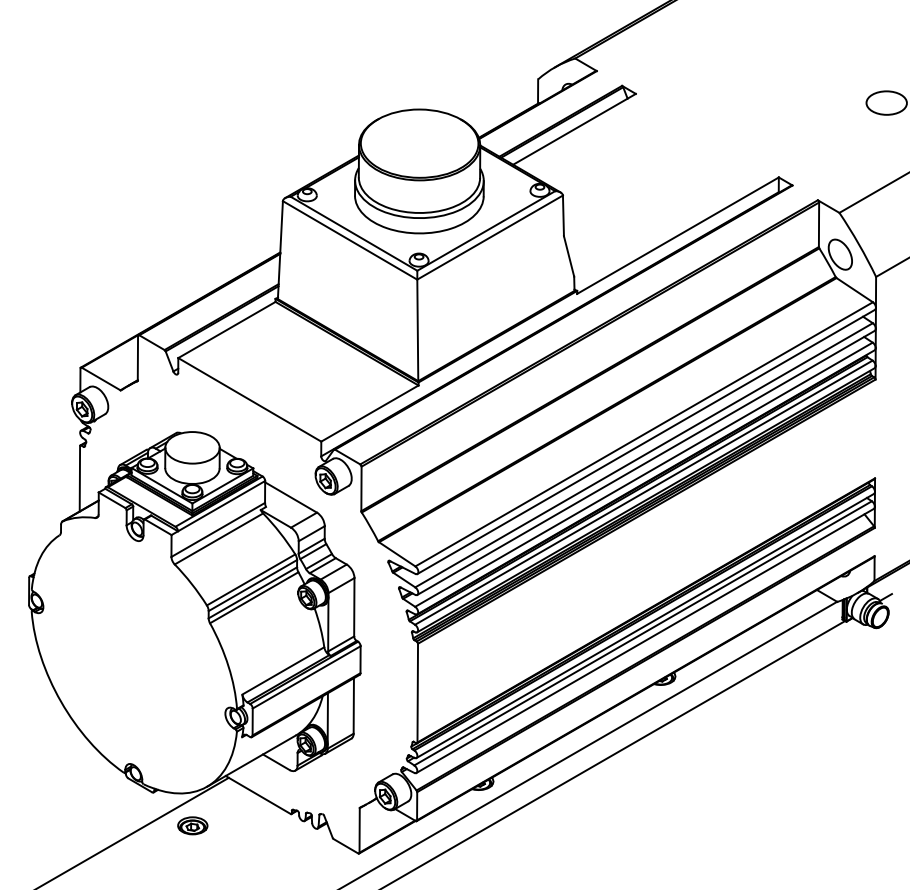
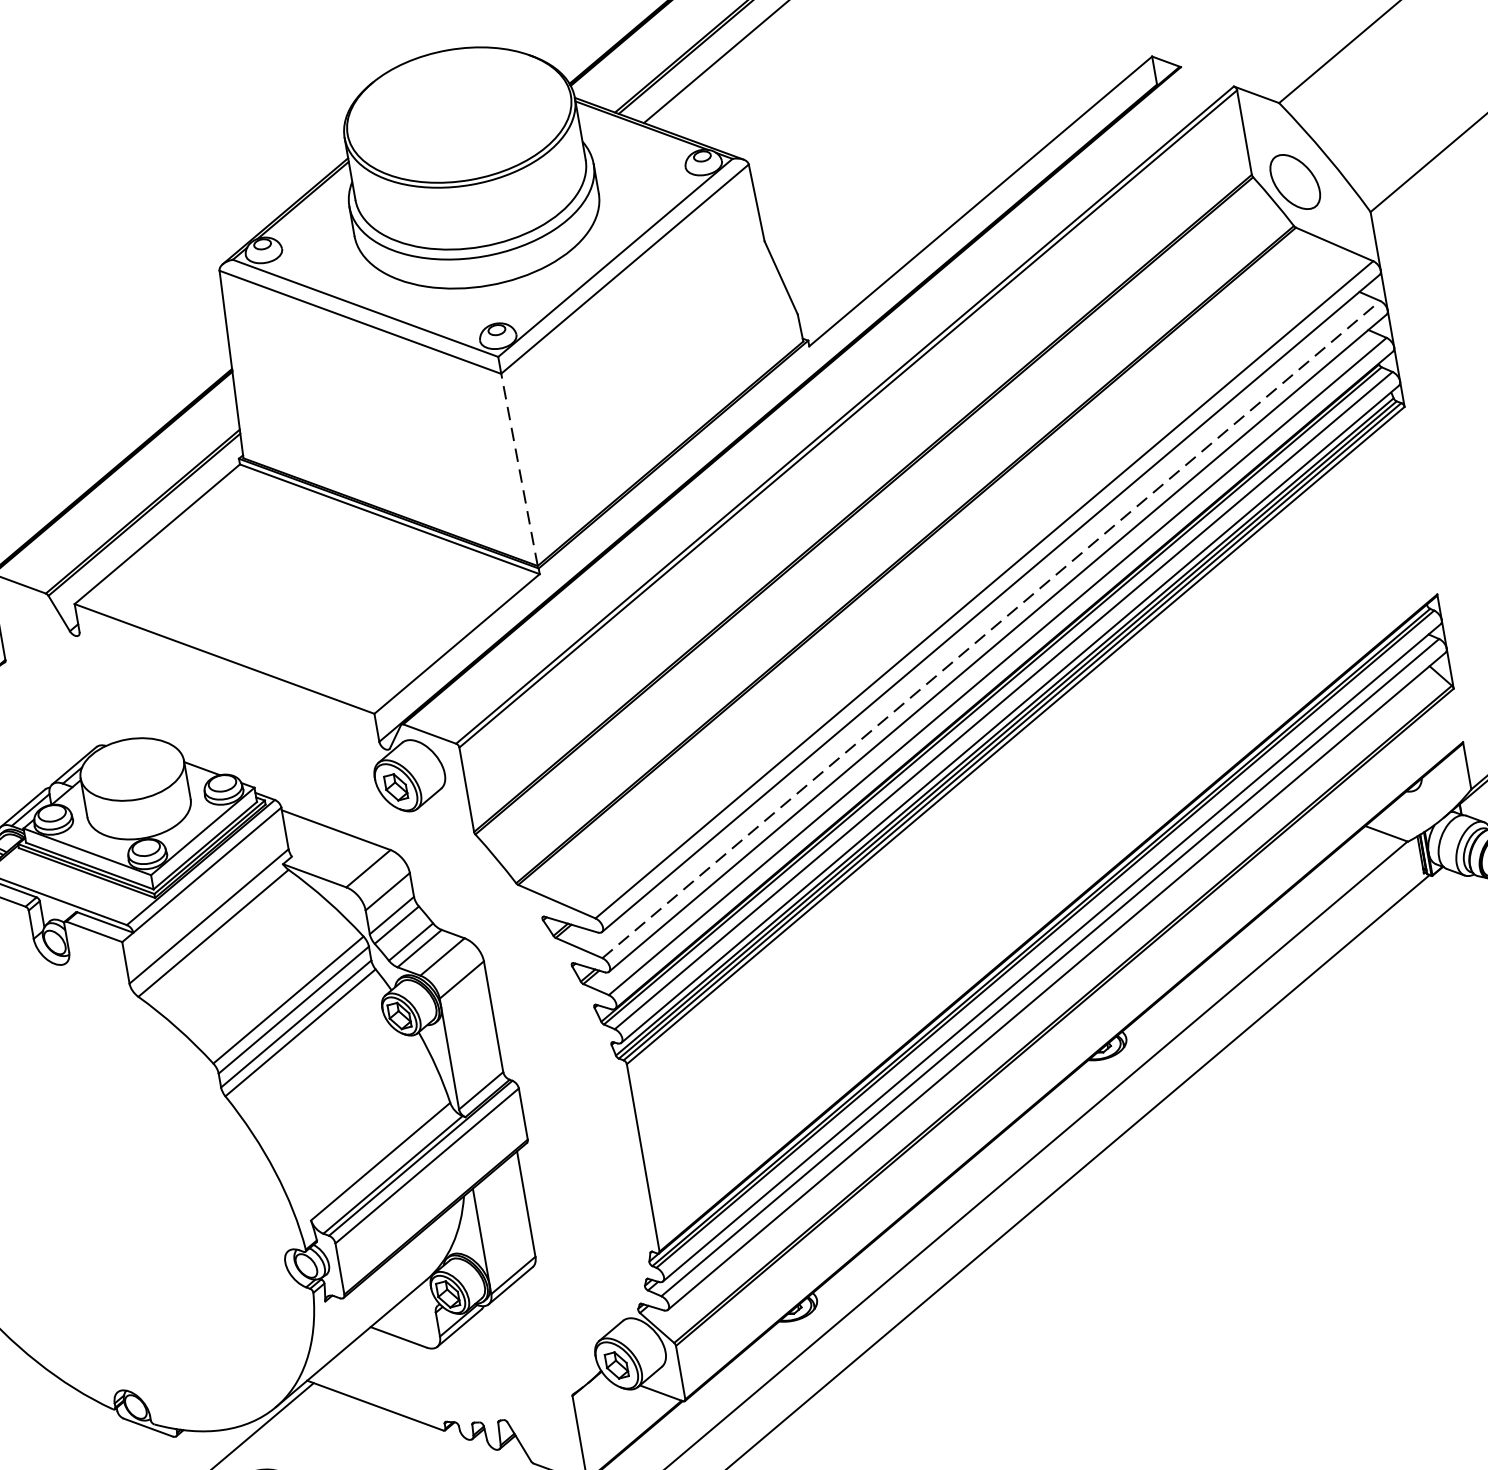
line: (417, 330) -> (518, 470), solid -> dashed
line: (644, 455) -> (992, 629), solid -> dashed

